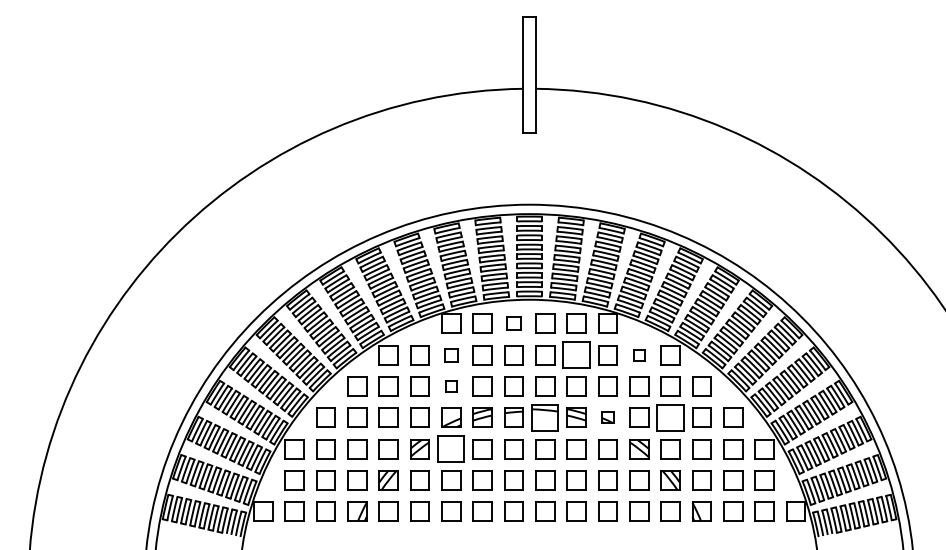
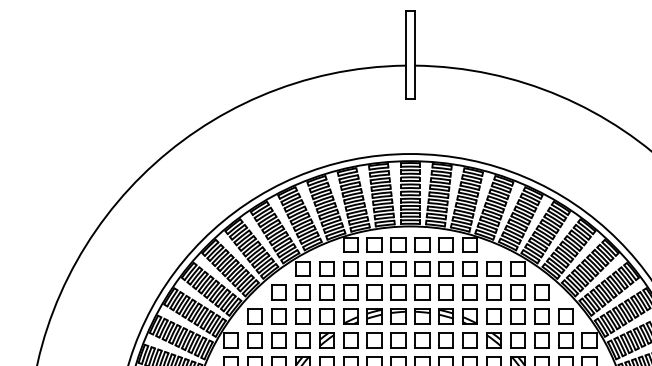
part: (513, 323) -> (398, 244), size x1.43
part: (451, 355) -> (350, 268), size x1.43
part: (576, 355) -> (446, 268), size x0.71
part: (639, 355) -> (494, 268), size x1.67
part: (451, 386) -> (350, 292), size x1.67
part: (545, 417) -> (422, 316), size x0.71
part: (607, 417) -> (469, 316), size x1.67
part: (670, 417) -> (517, 316), size x0.71
part: (451, 449) -> (350, 340), size x0.71

